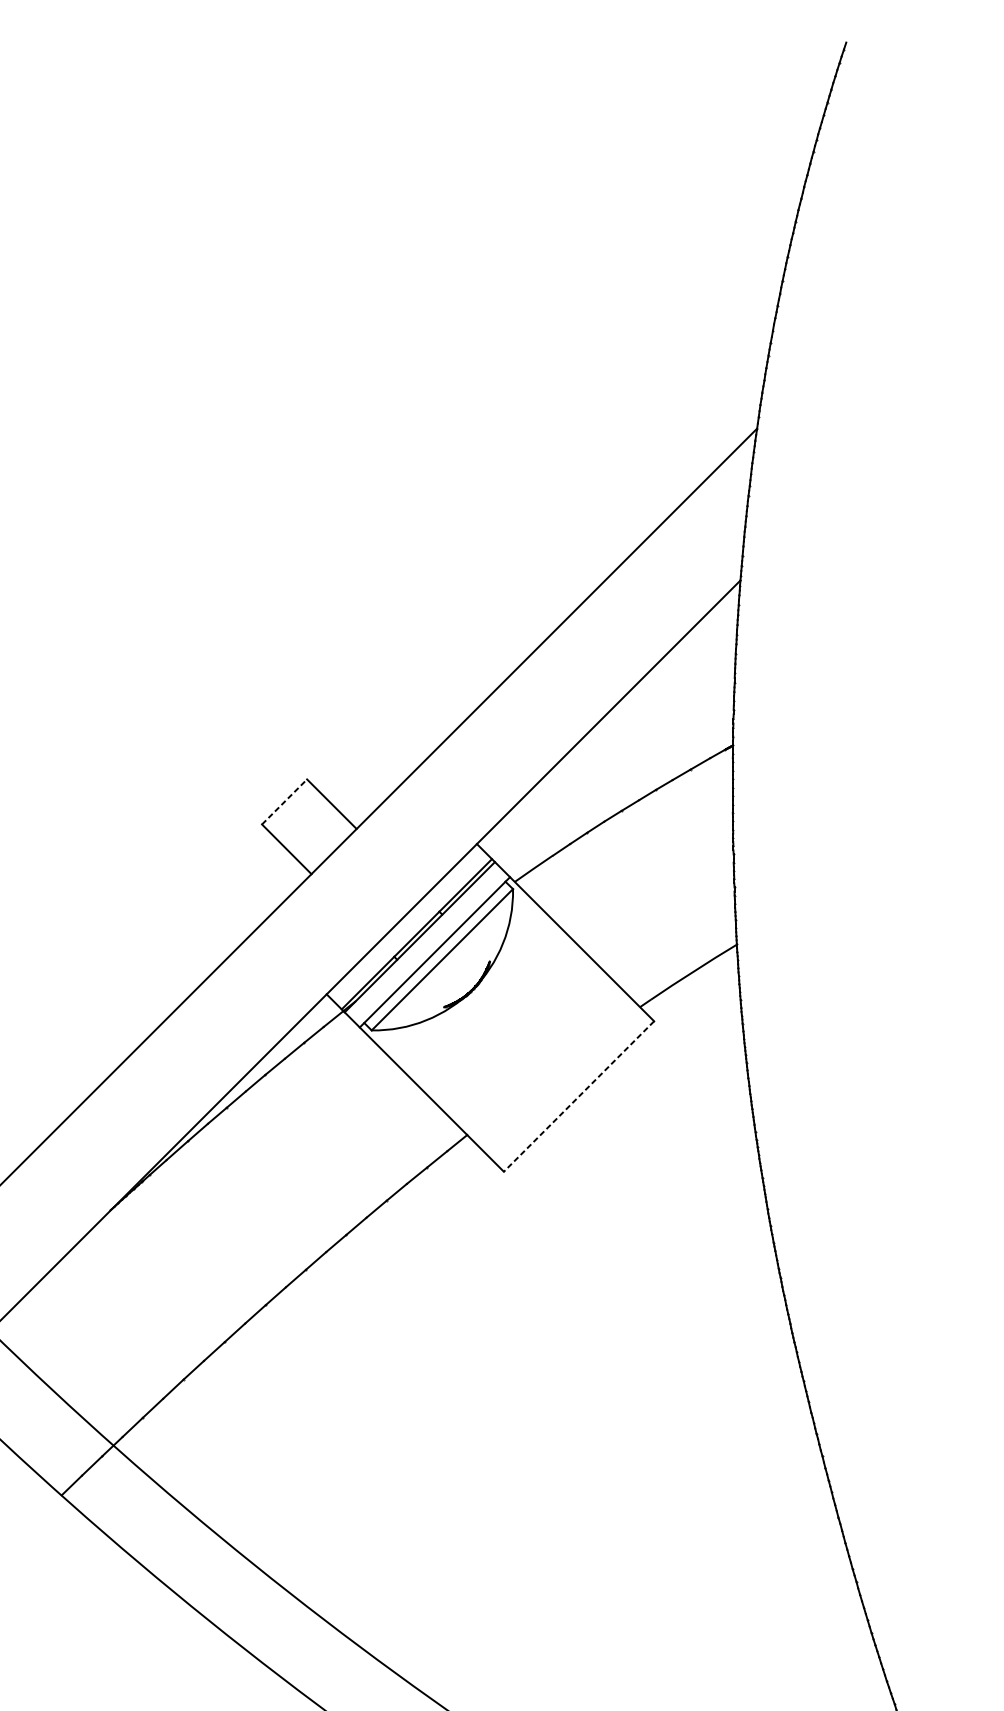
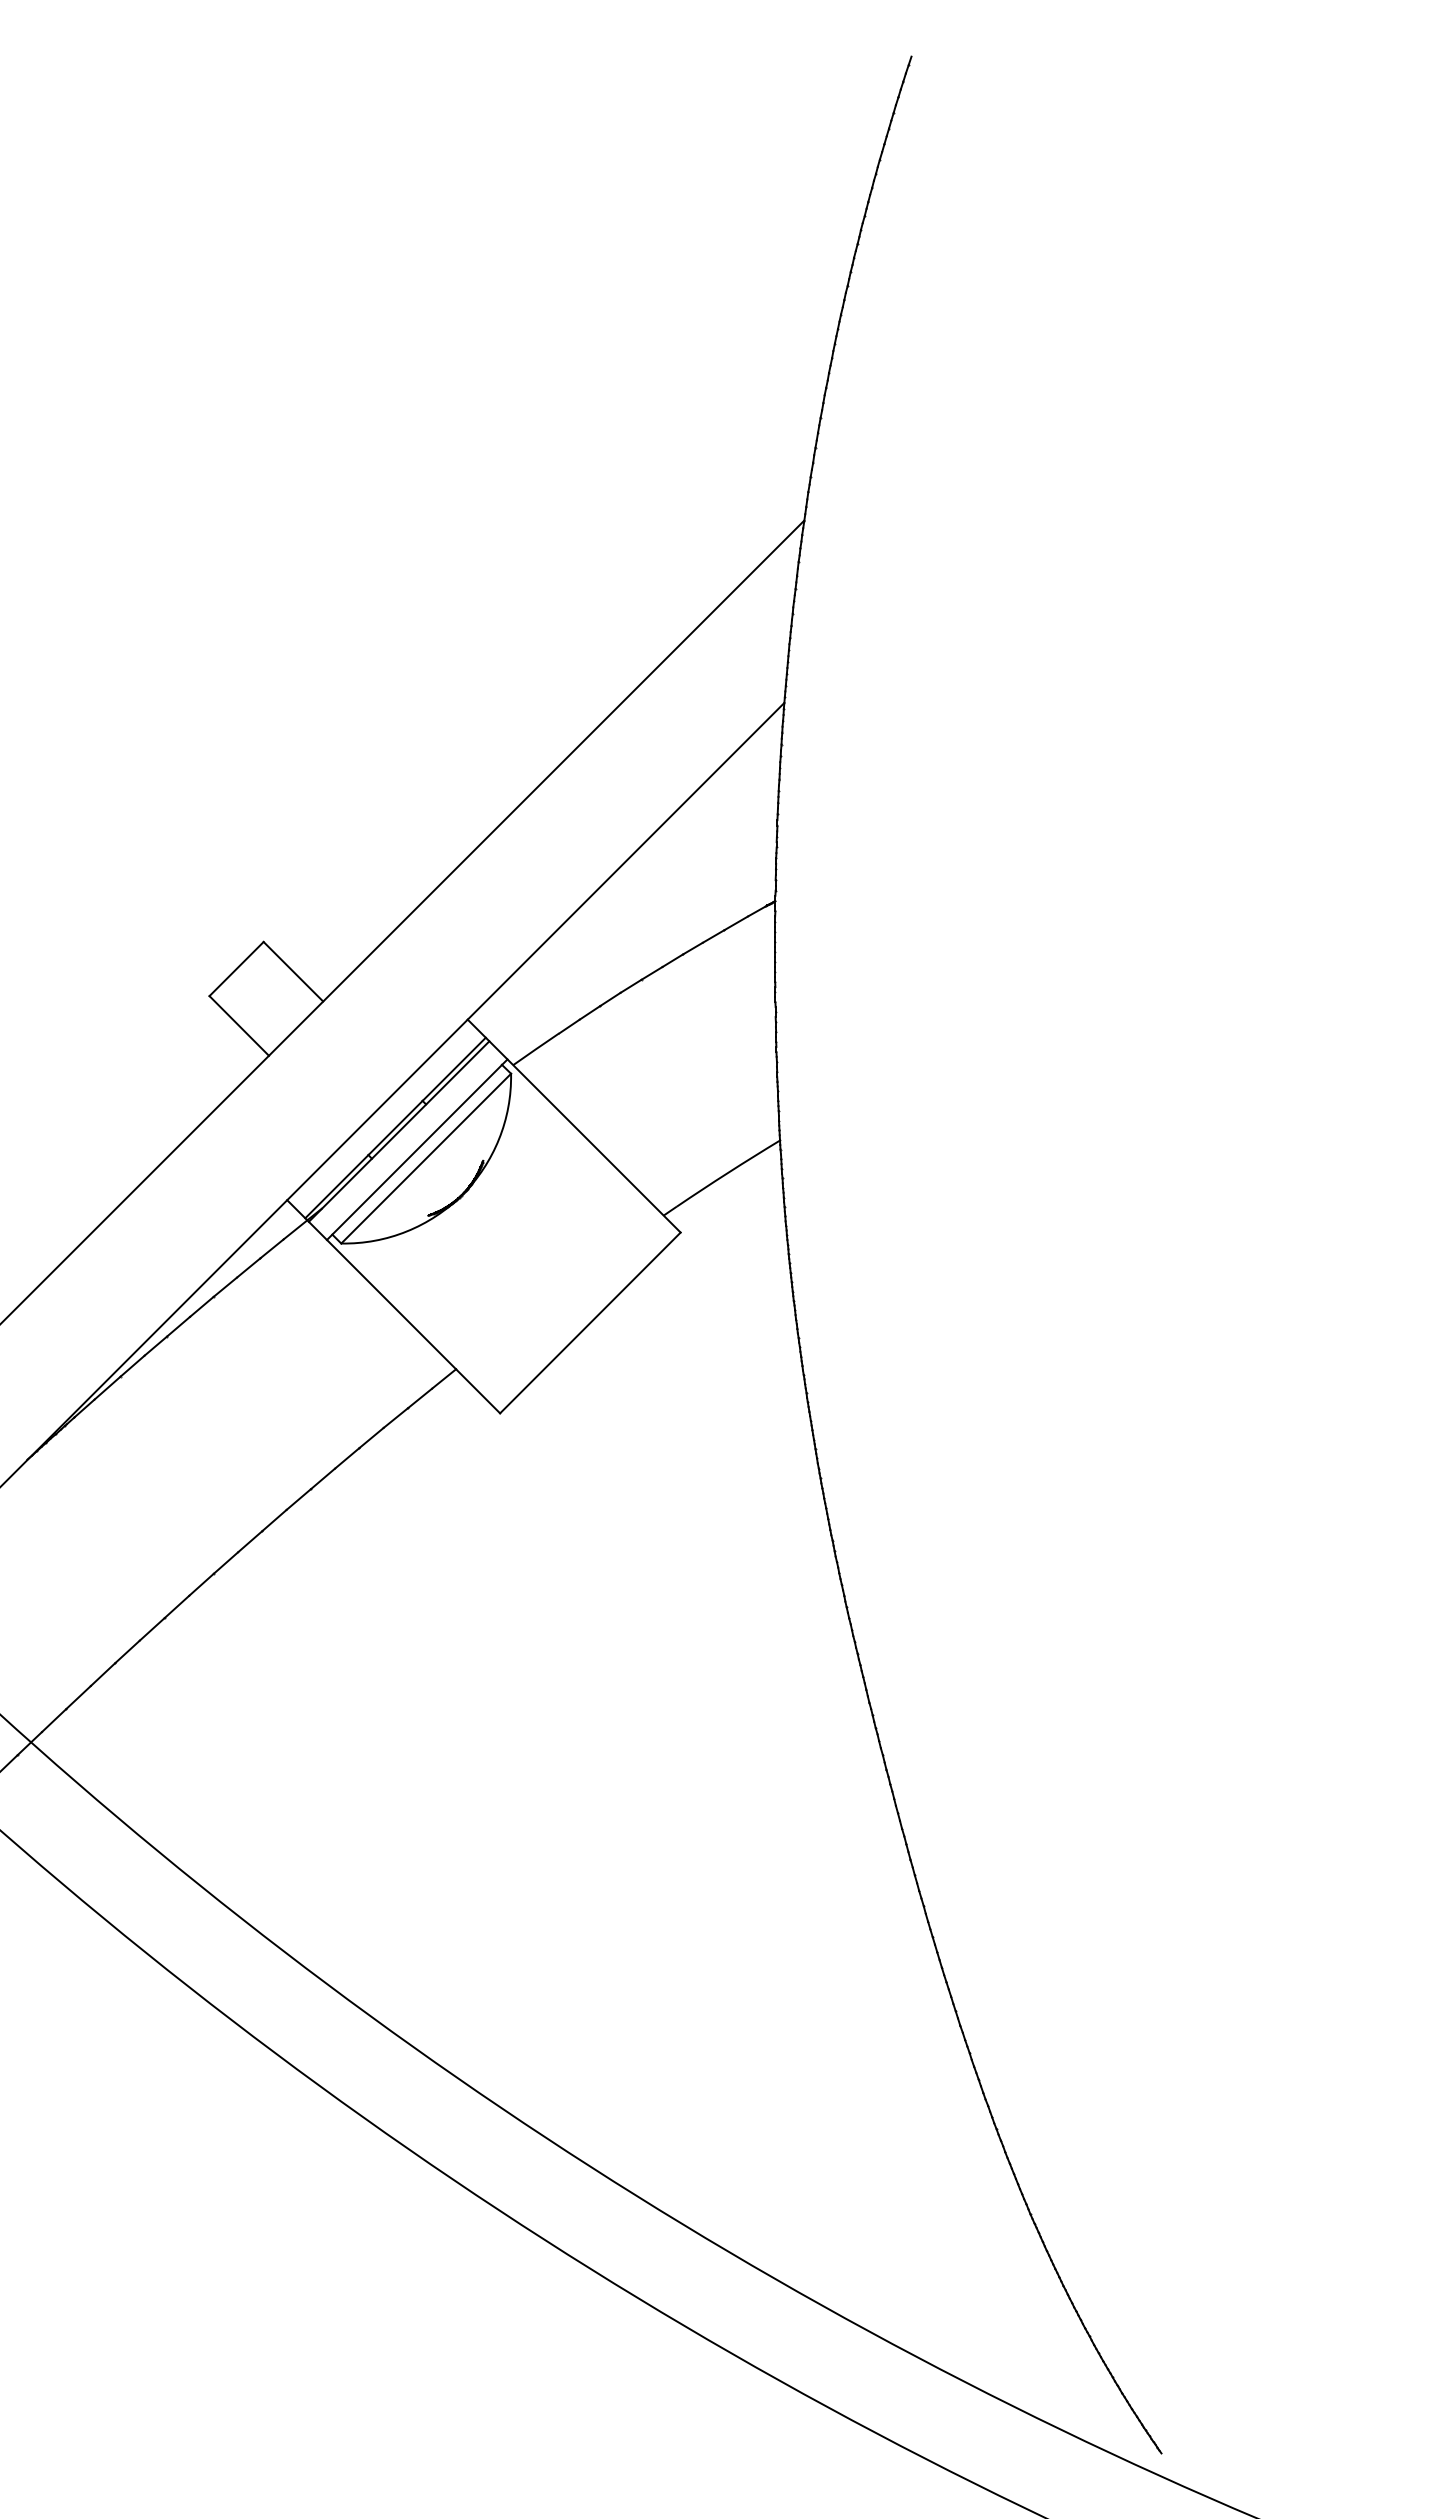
line: (284, 801) -> (236, 968), dashed -> solid
line: (579, 1096) -> (590, 1322), dashed -> solid

